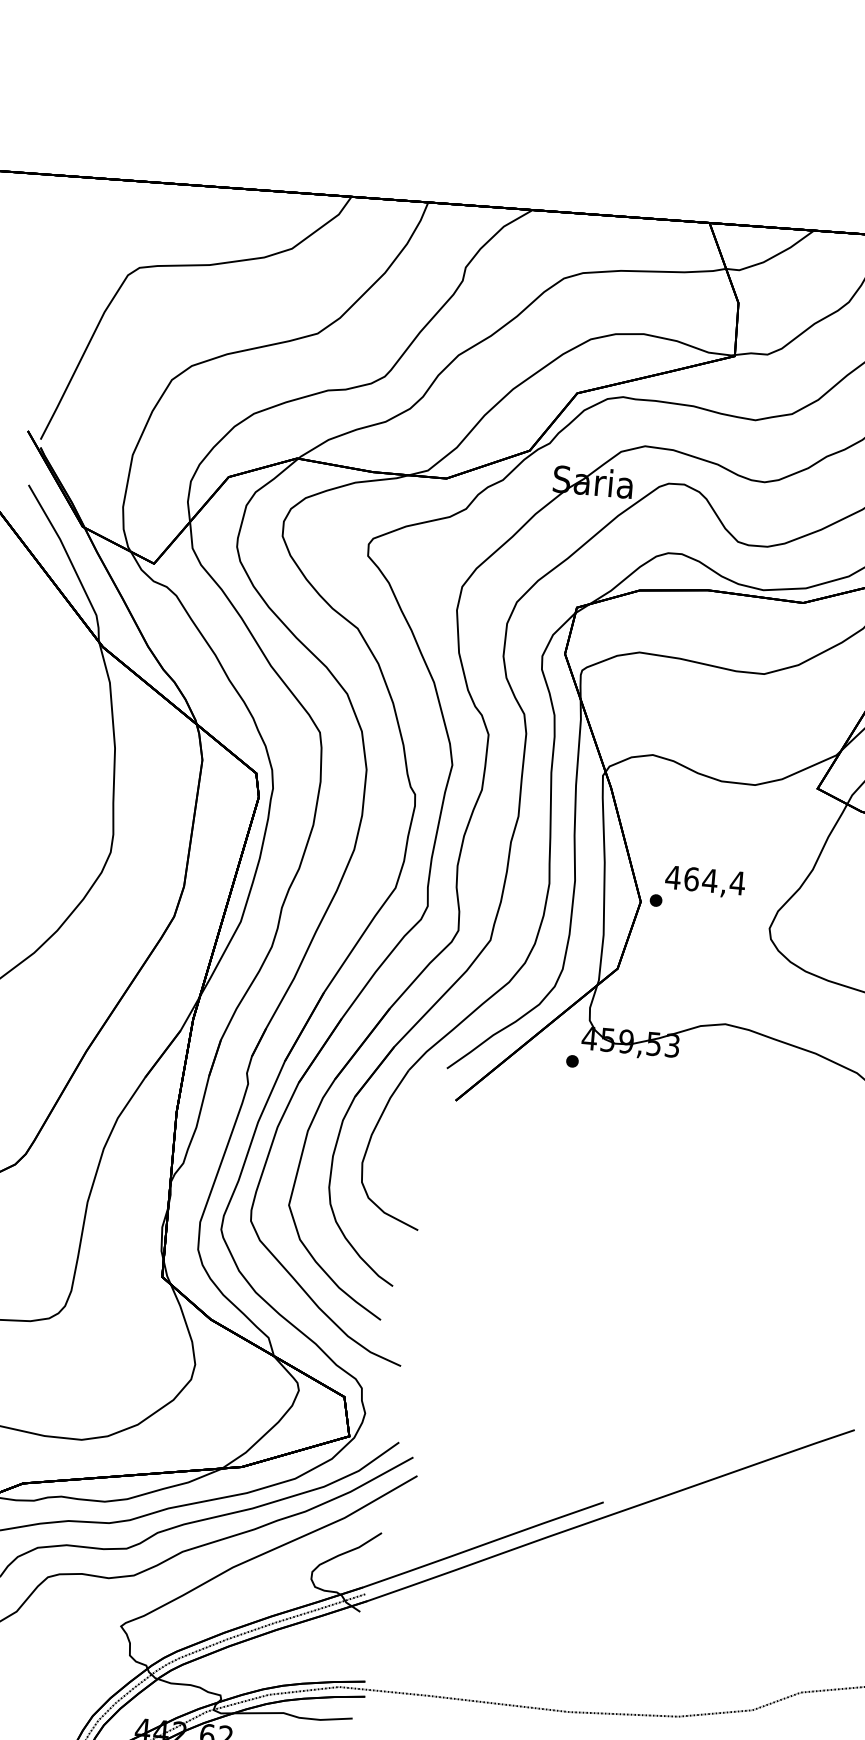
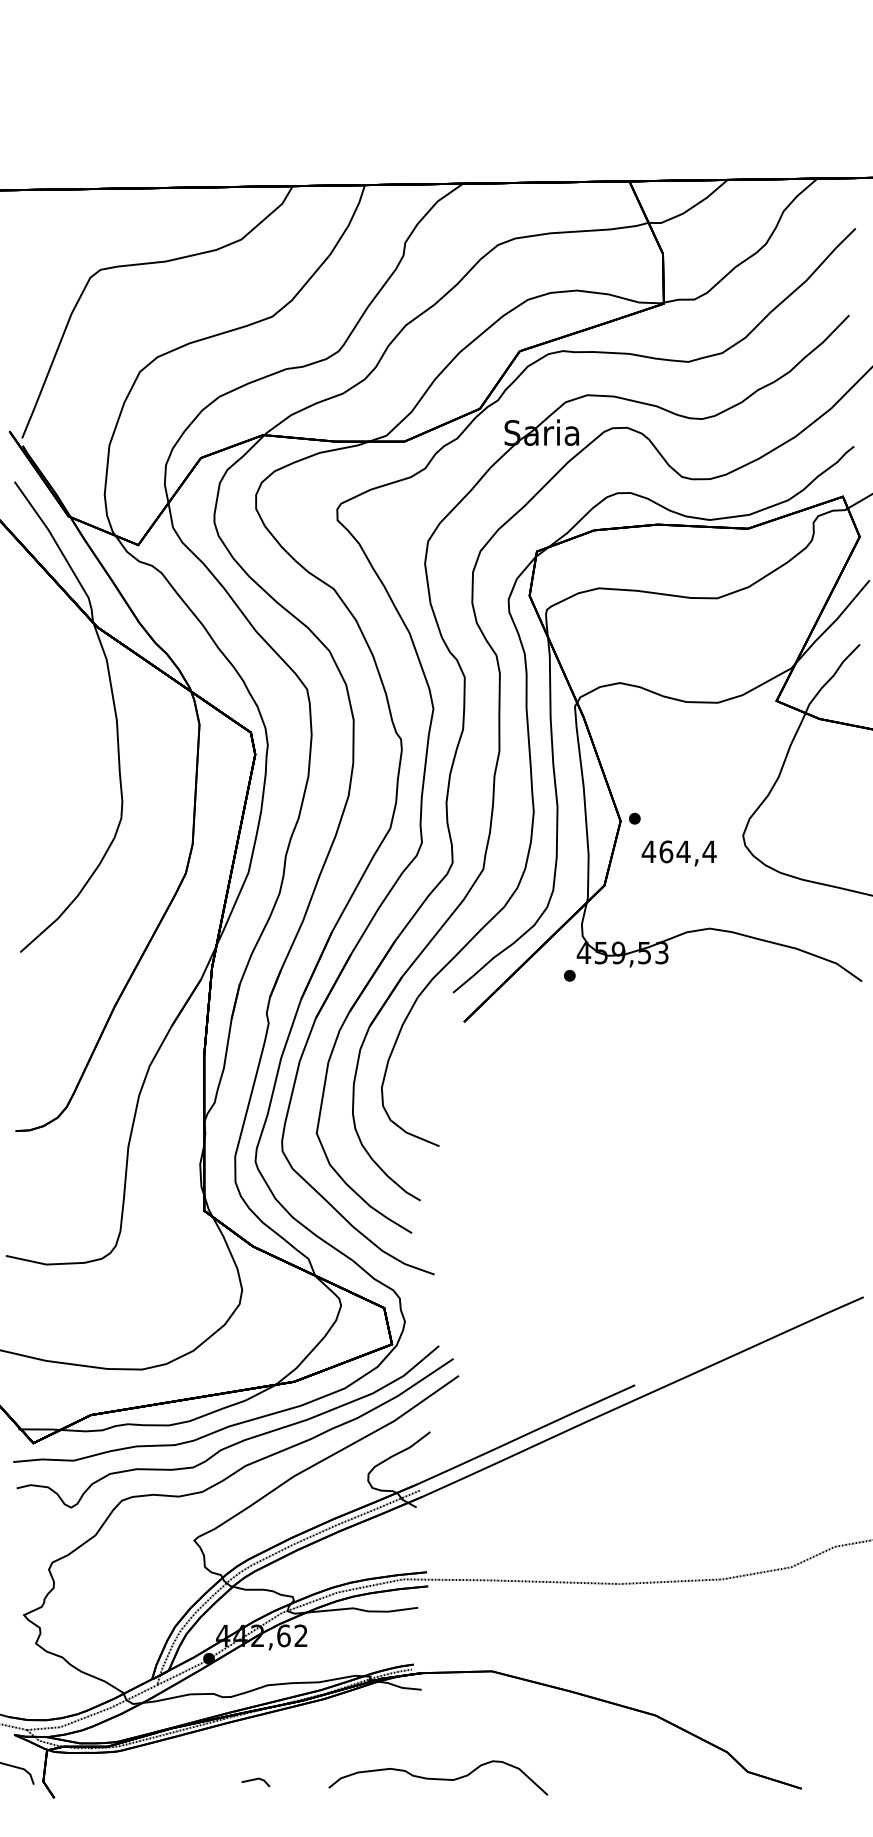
text: (704, 882) -> (678, 853), moved

